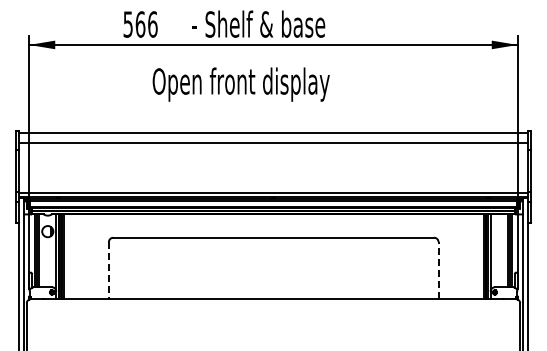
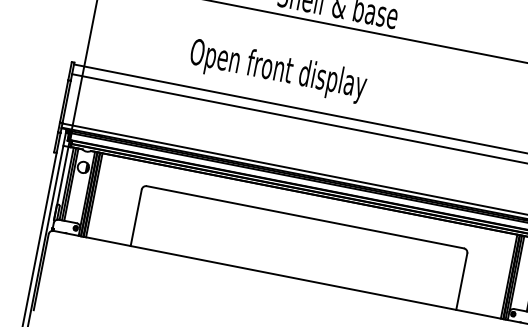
text: (240, 84) -> (277, 70), moved
line: (108, 270) -> (135, 217), dashed -> solid
line: (438, 270) -> (461, 281), dashed -> solid

